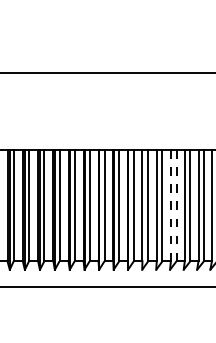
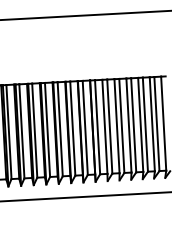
line: (170, 205) -> (128, 125), dashed -> solid
line: (176, 205) -> (133, 125), dashed -> solid

